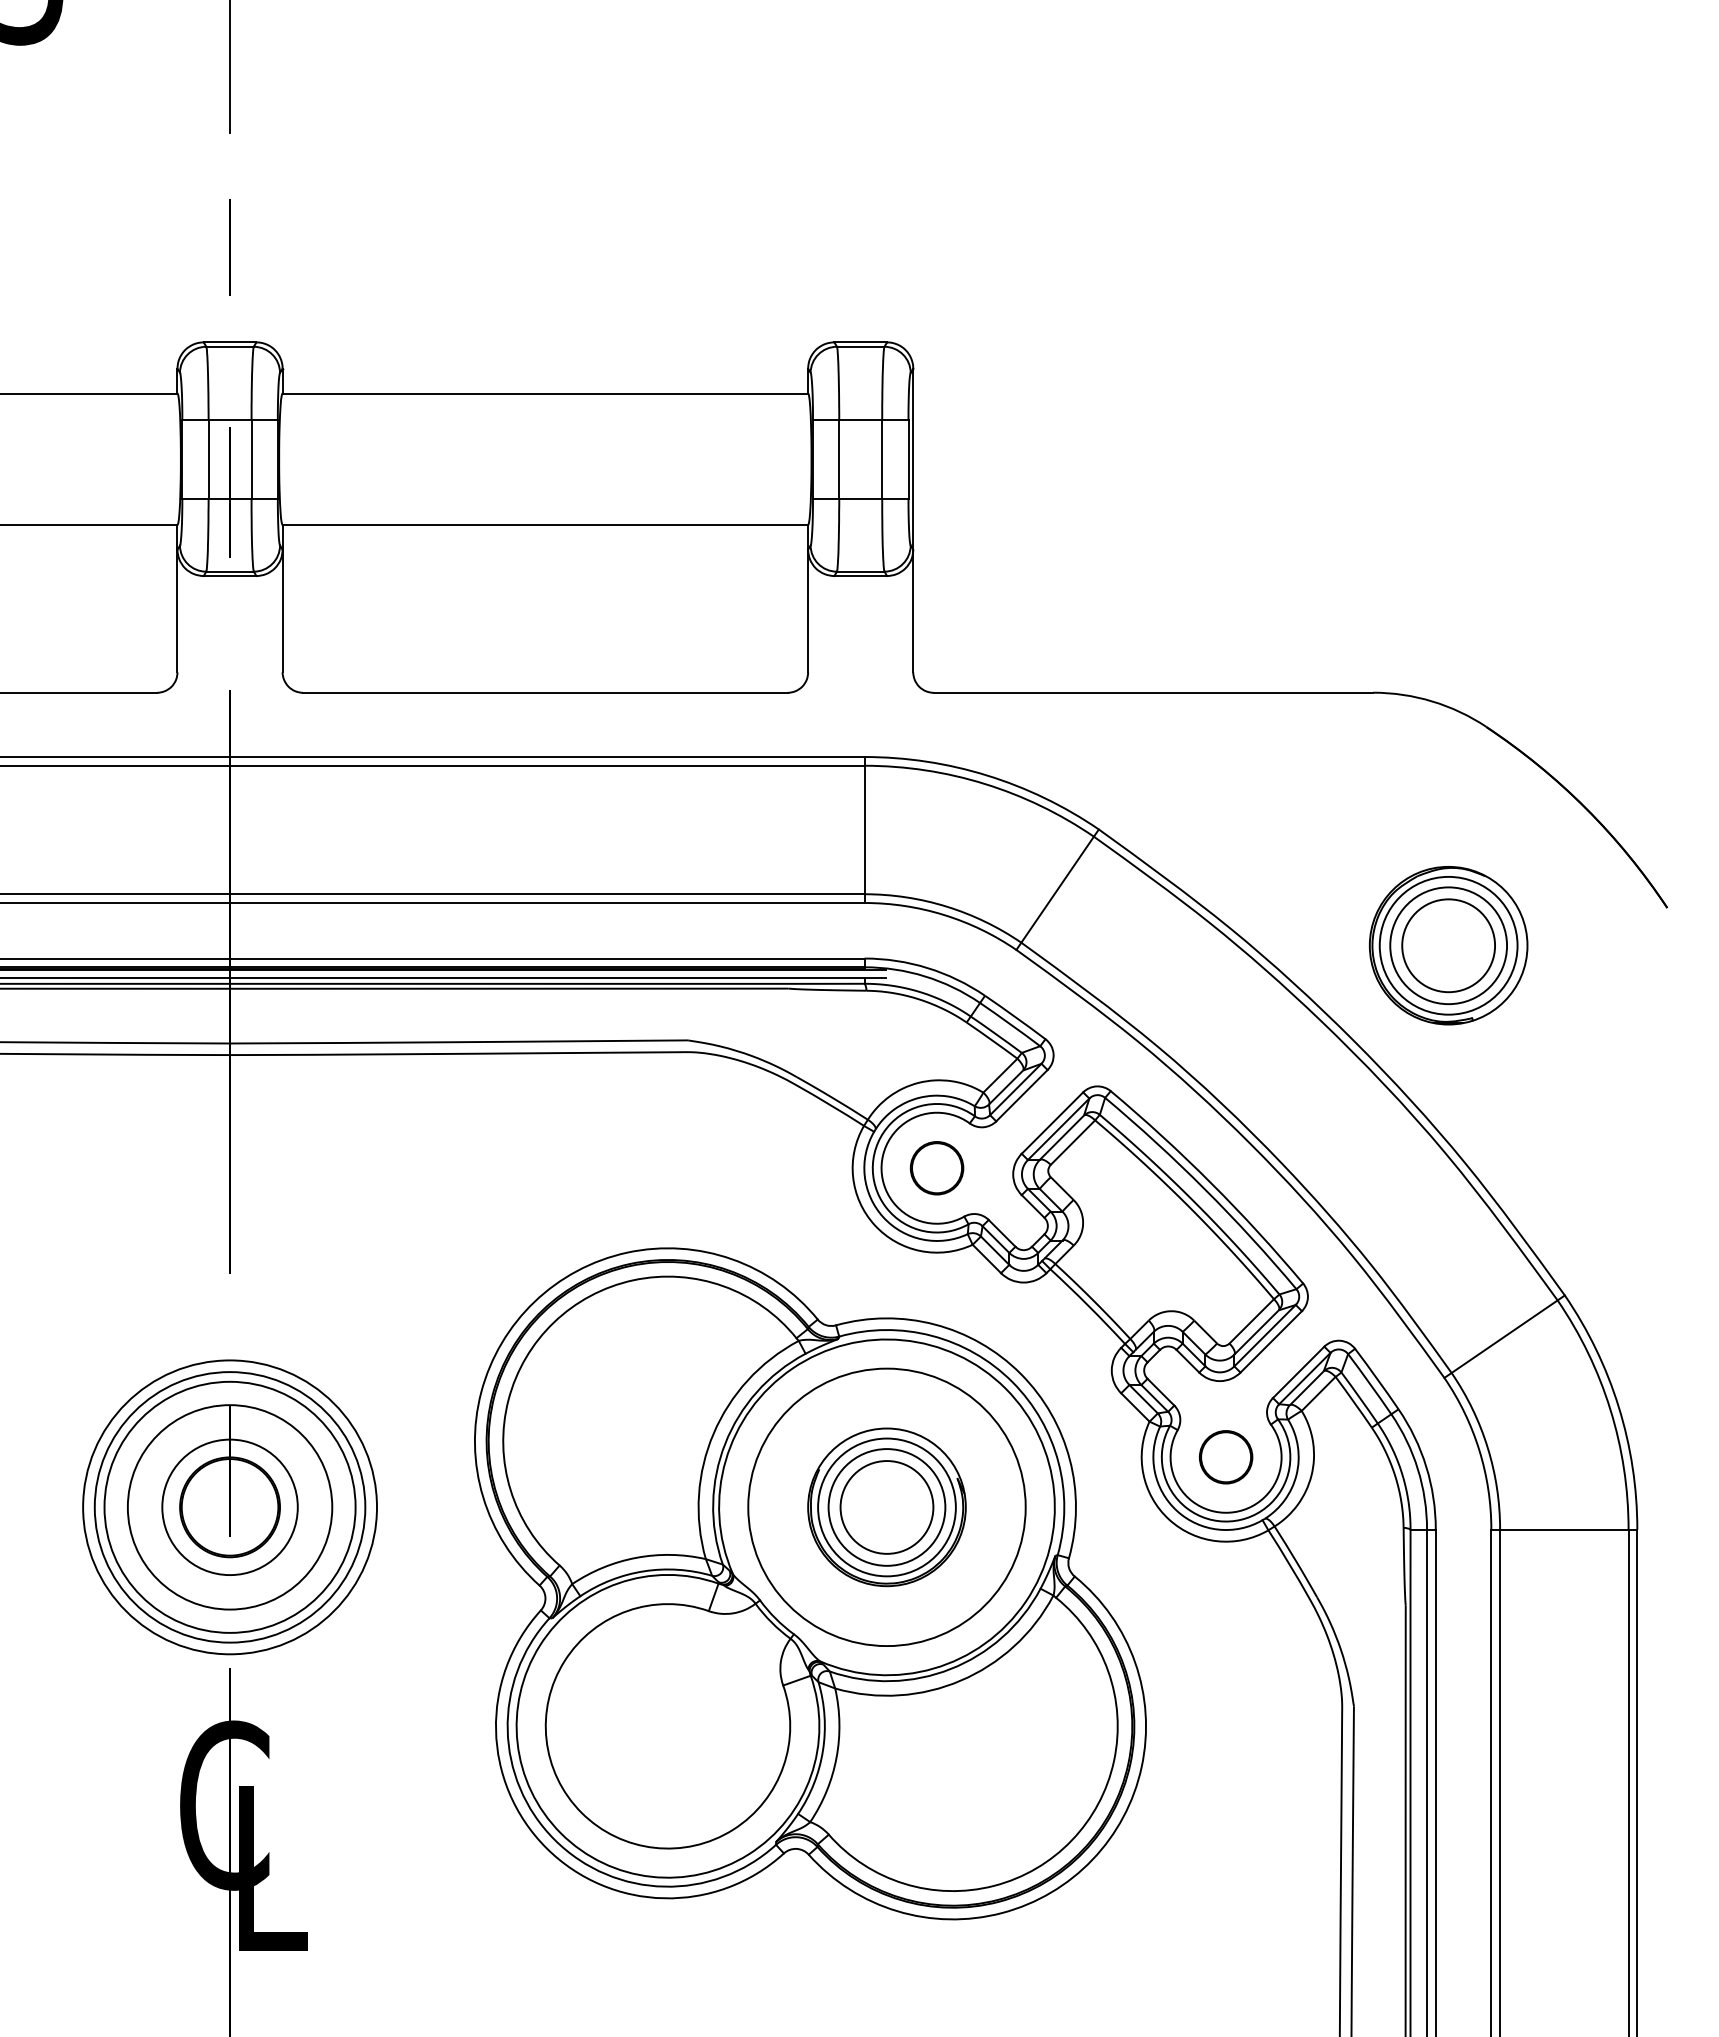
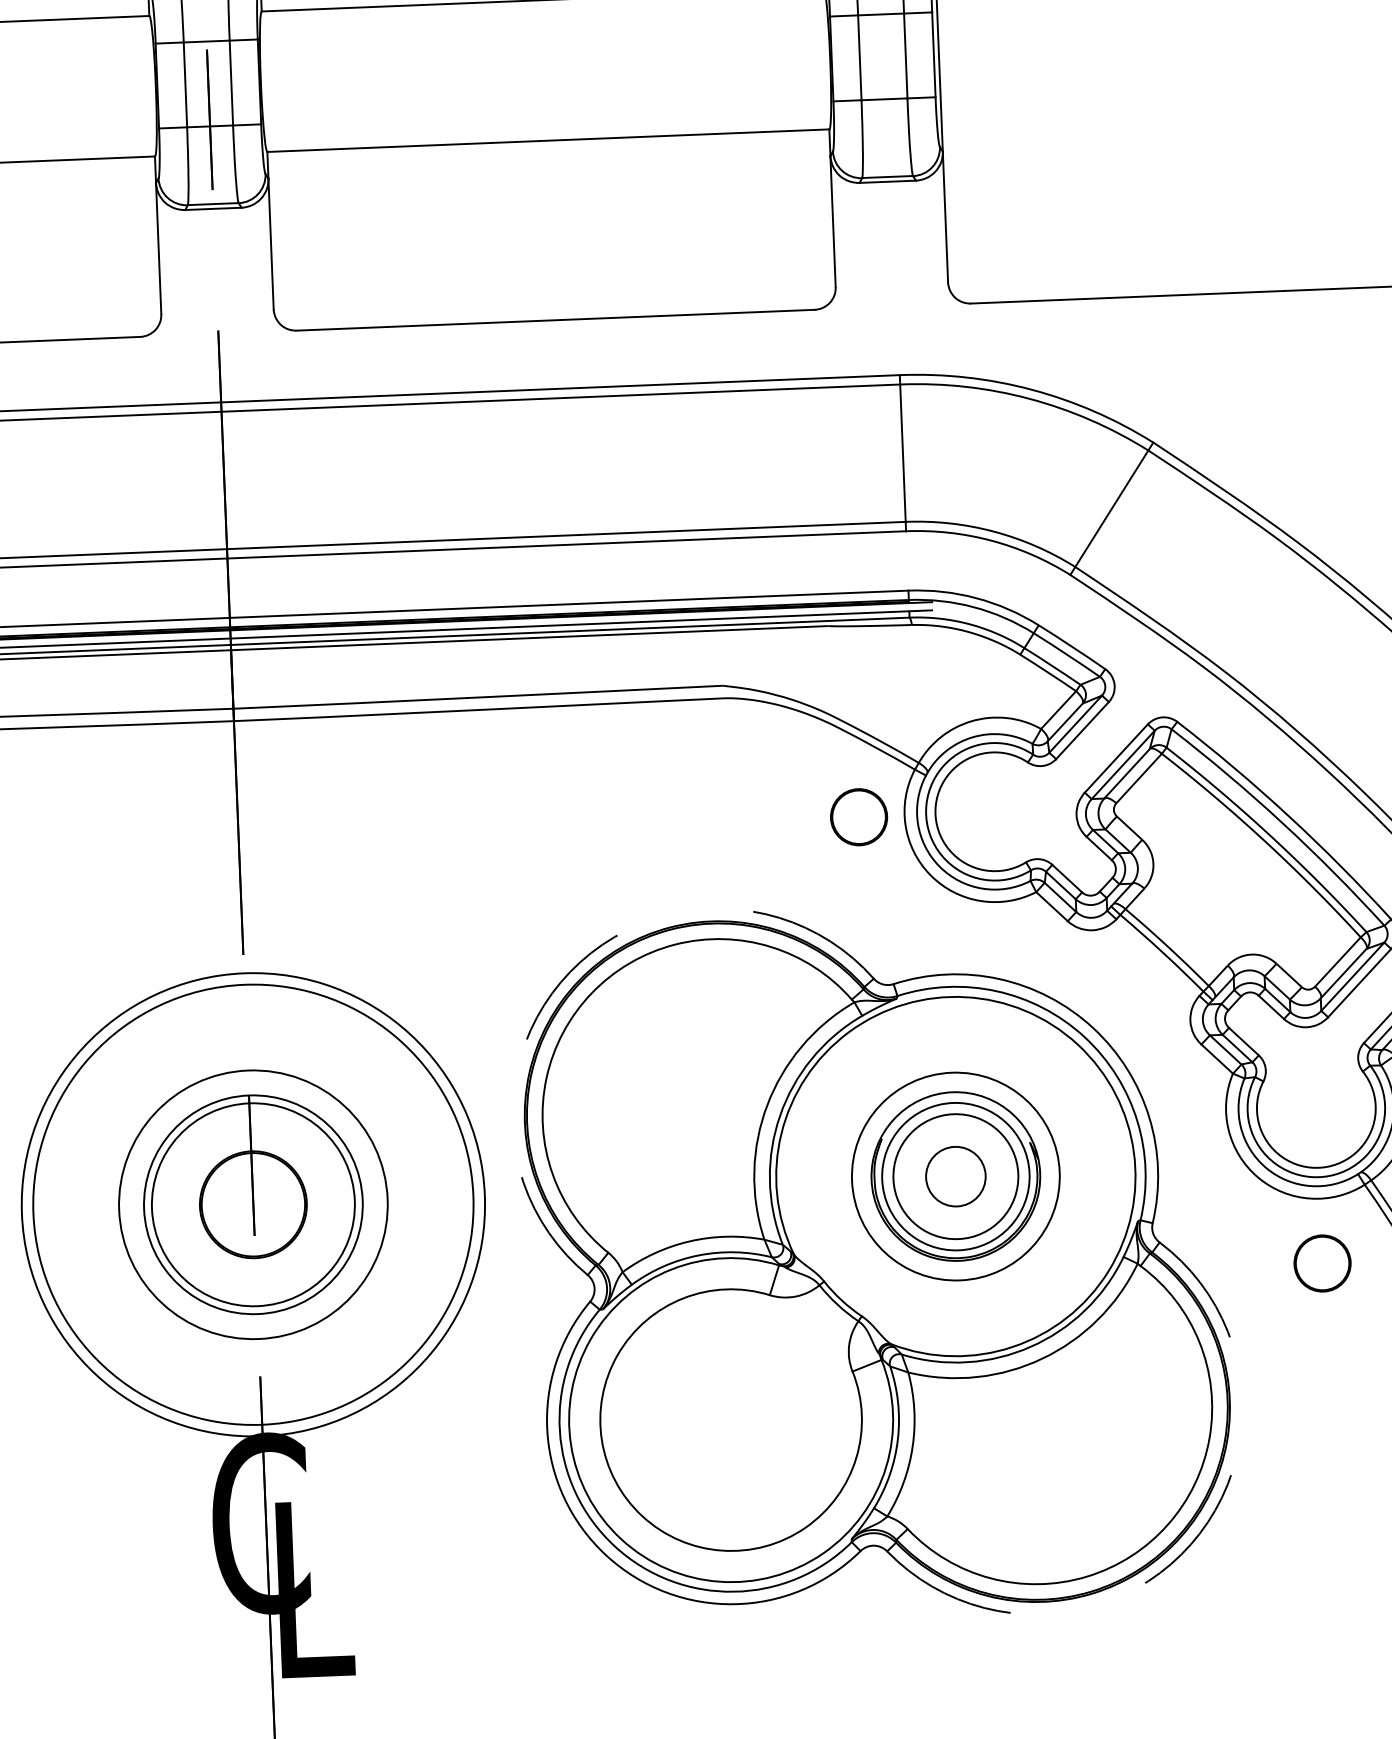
part: (936, 1168) -> (858, 817), moved
arc: (534, 1301) -> (570, 971), solid -> dashed
part: (1225, 1457) -> (1321, 1263), moved
circle: (229, 1507) -> (252, 1204), size x1.4
circle: (229, 1507) -> (252, 1204), size x1.6
circle: (230, 1507) -> (253, 1204), size x1.4
circle: (886, 1507) -> (955, 1176), size x0.6
circle: (886, 1507) -> (955, 1176), size x0.7
arc: (1092, 1859) -> (1190, 1544), solid -> dashed

